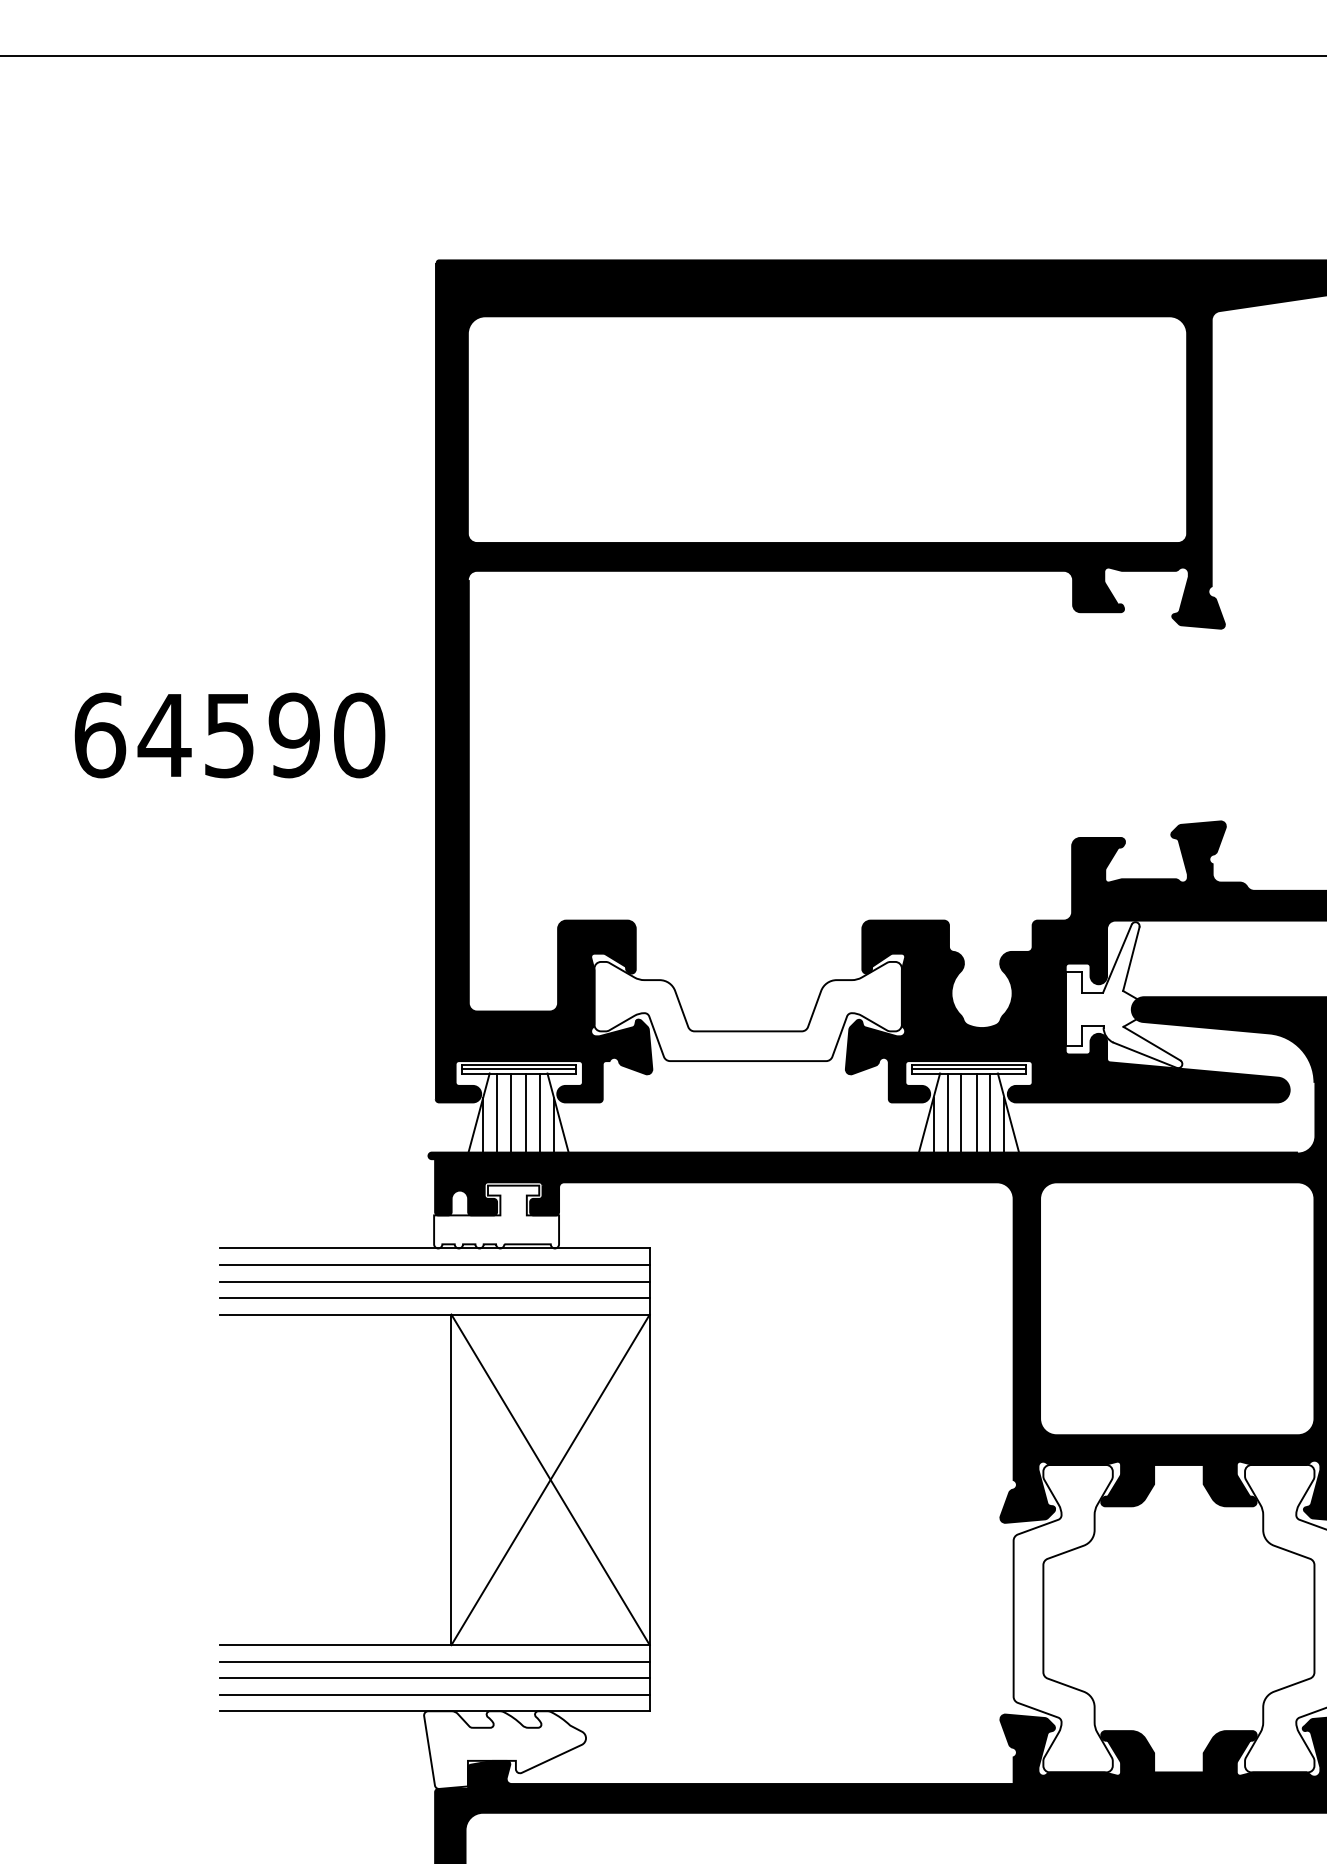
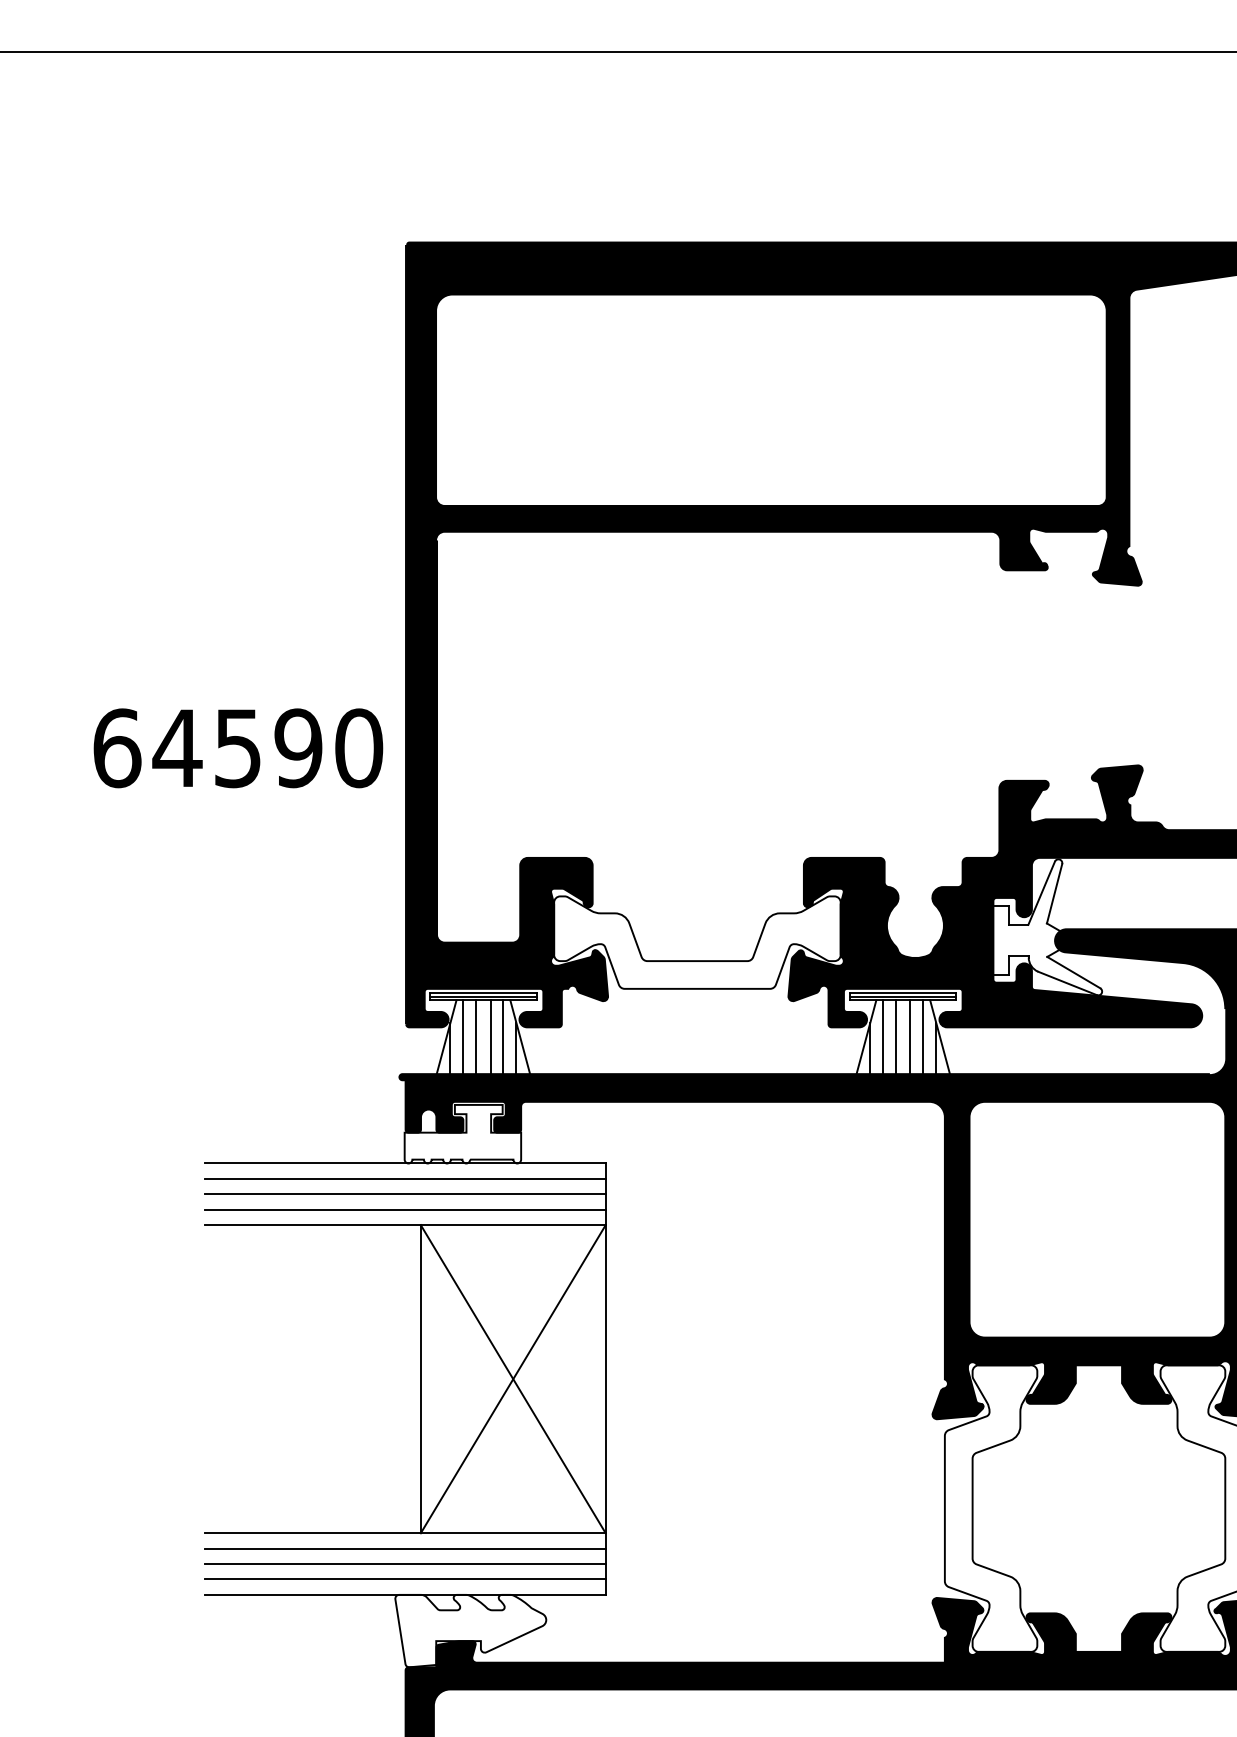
text: (230, 735) -> (238, 748), moved

